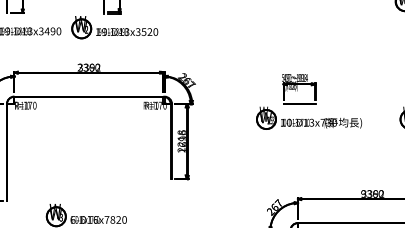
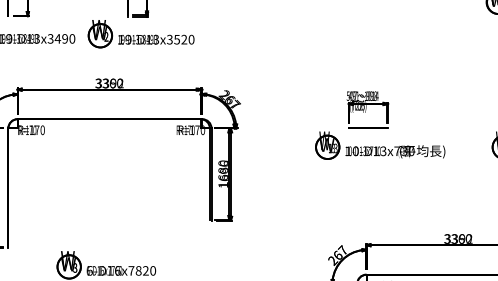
text: (80, 68) -> (98, 84), 2360 -> 3360
text: (180, 140) -> (222, 173), 2218 -> 1680
text: (363, 193) -> (446, 238), 9360 -> 3360

